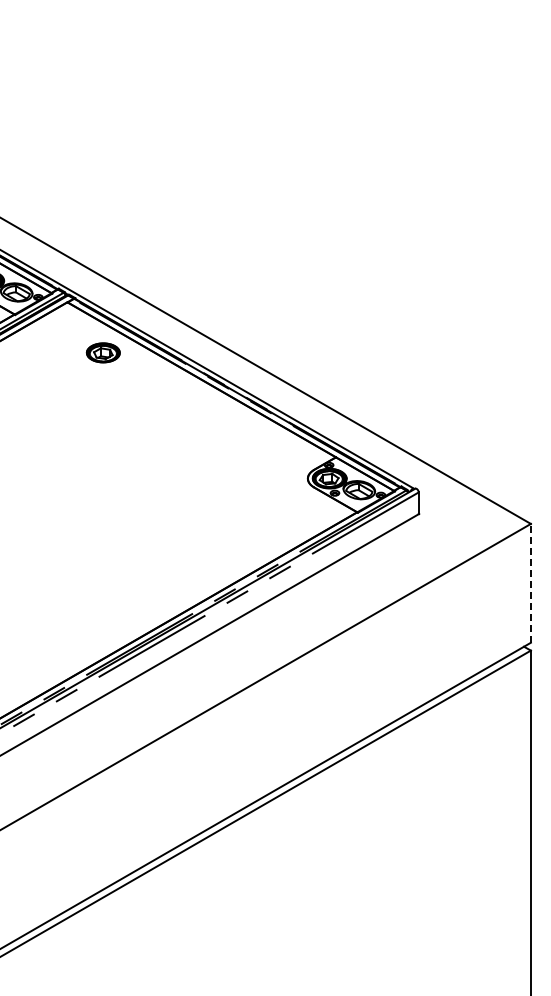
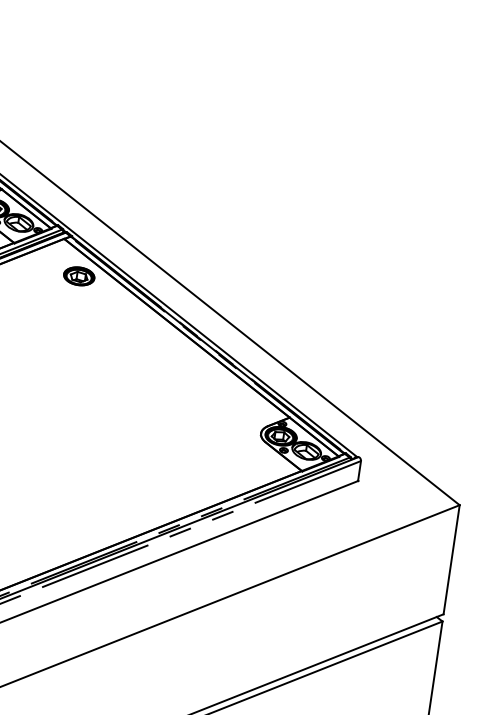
part: (102, 352) -> (78, 275), moved
line: (530, 582) -> (451, 558), dashed -> solid

